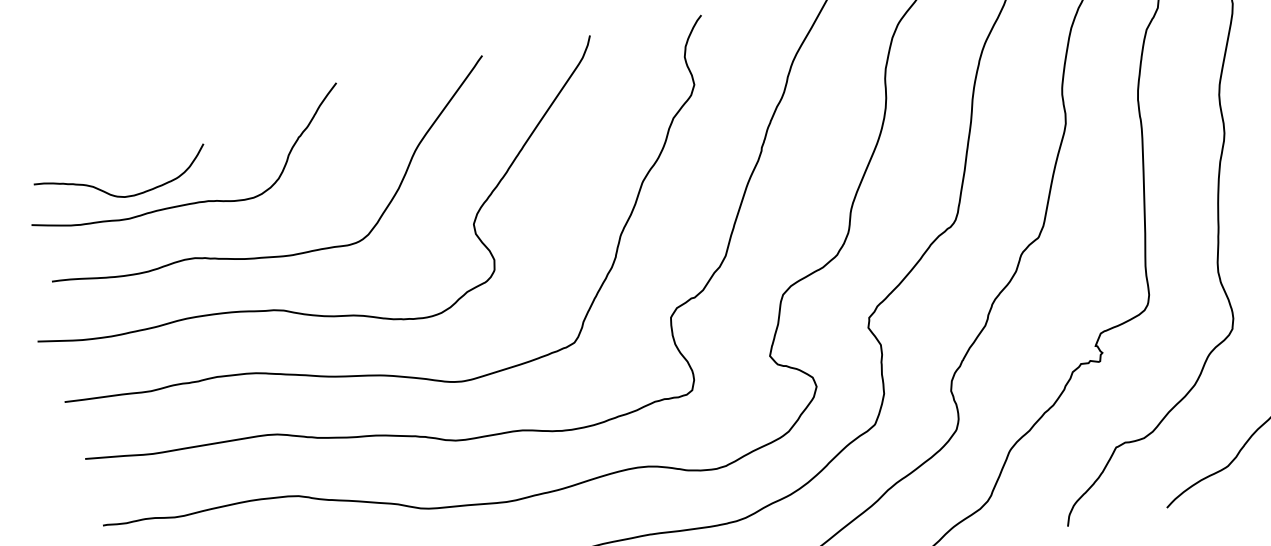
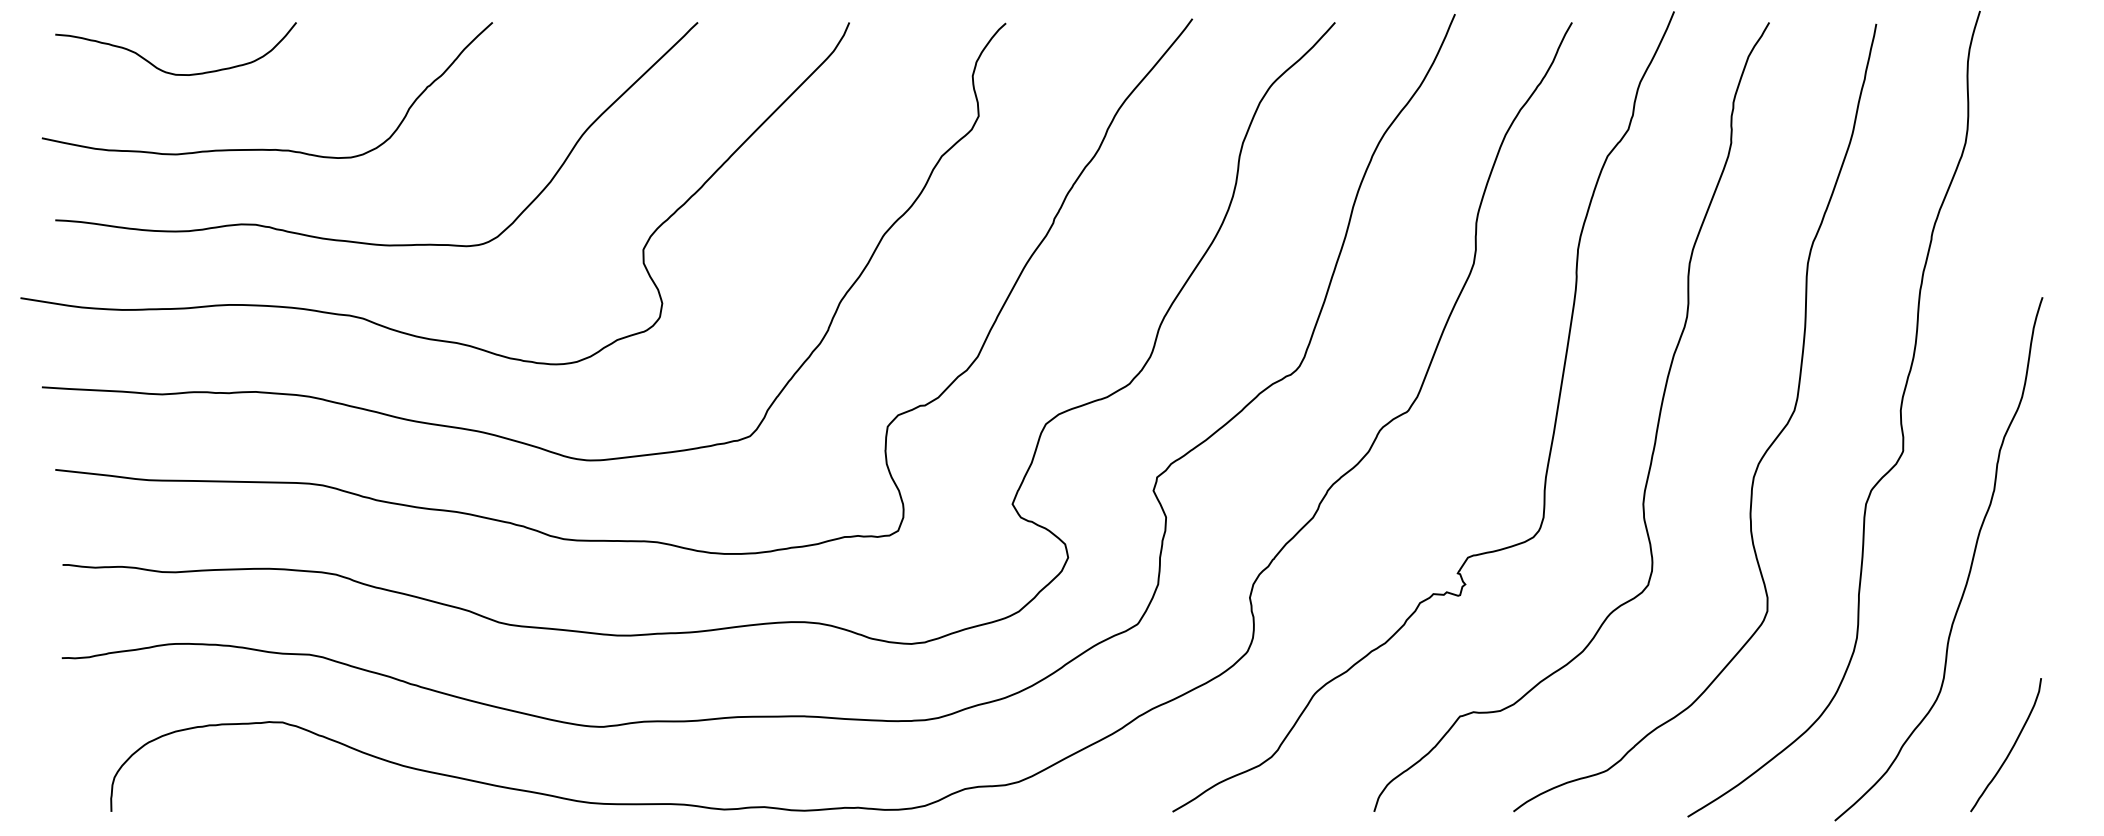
curve: (121, 195) -> (171, 72), moved

